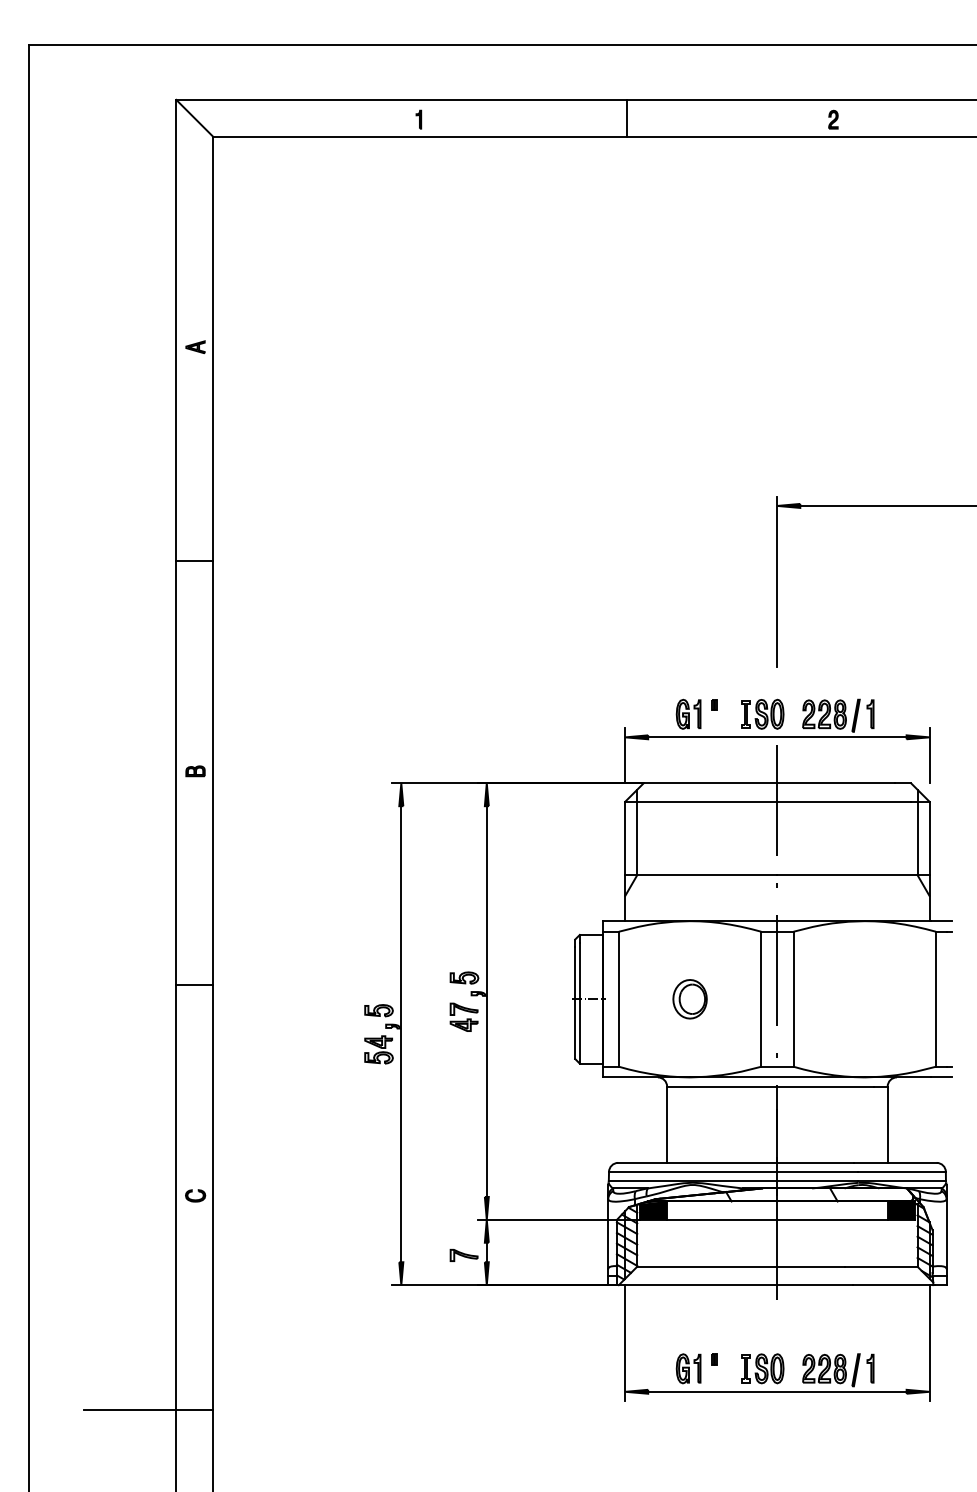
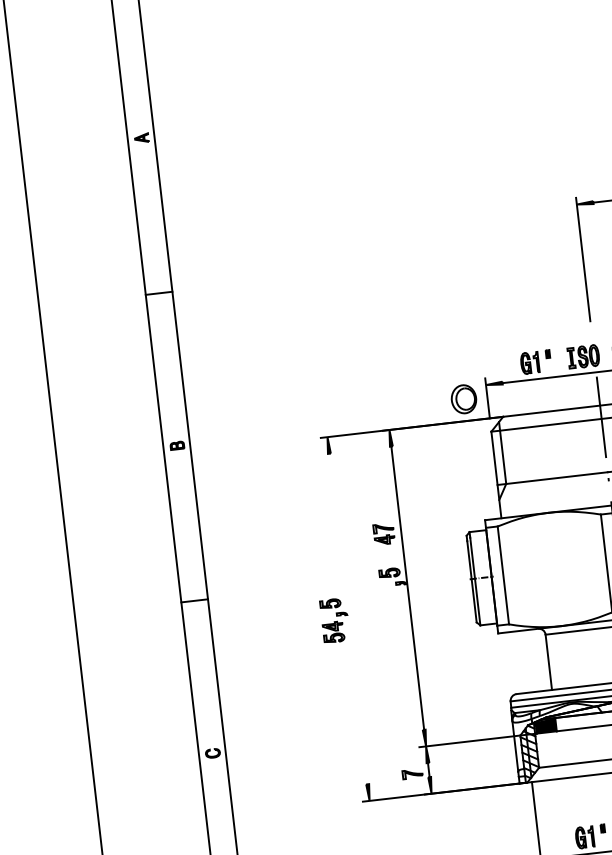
part: (689, 999) -> (463, 399), moved
part: (463, 1016) -> (383, 533), moved
line: (401, 1034) -> (348, 619), removed

